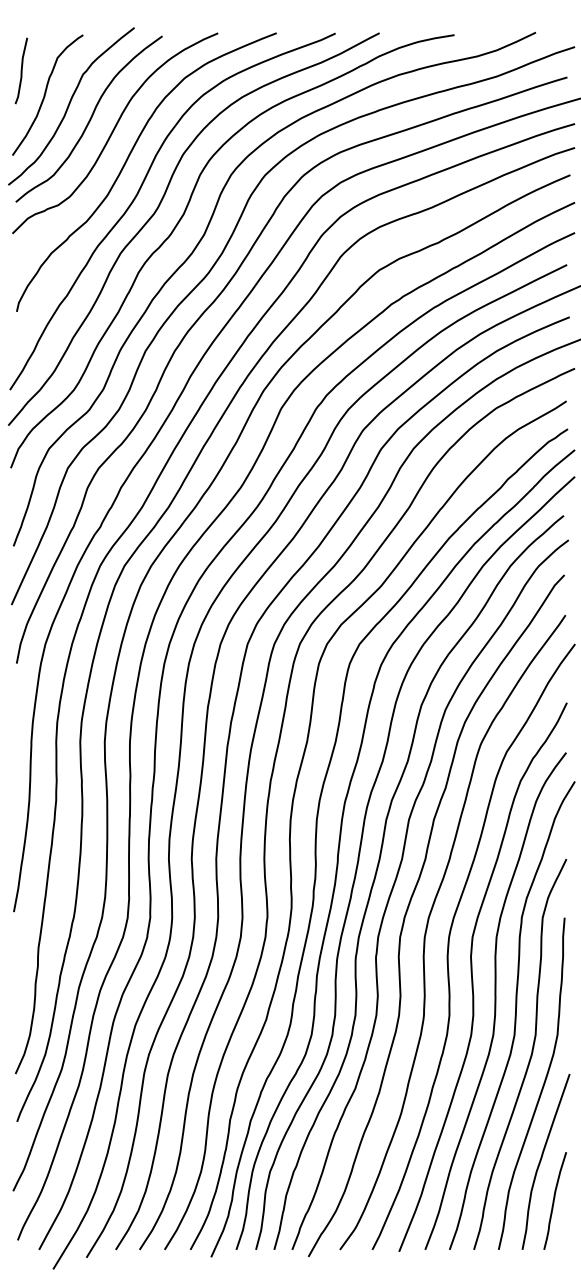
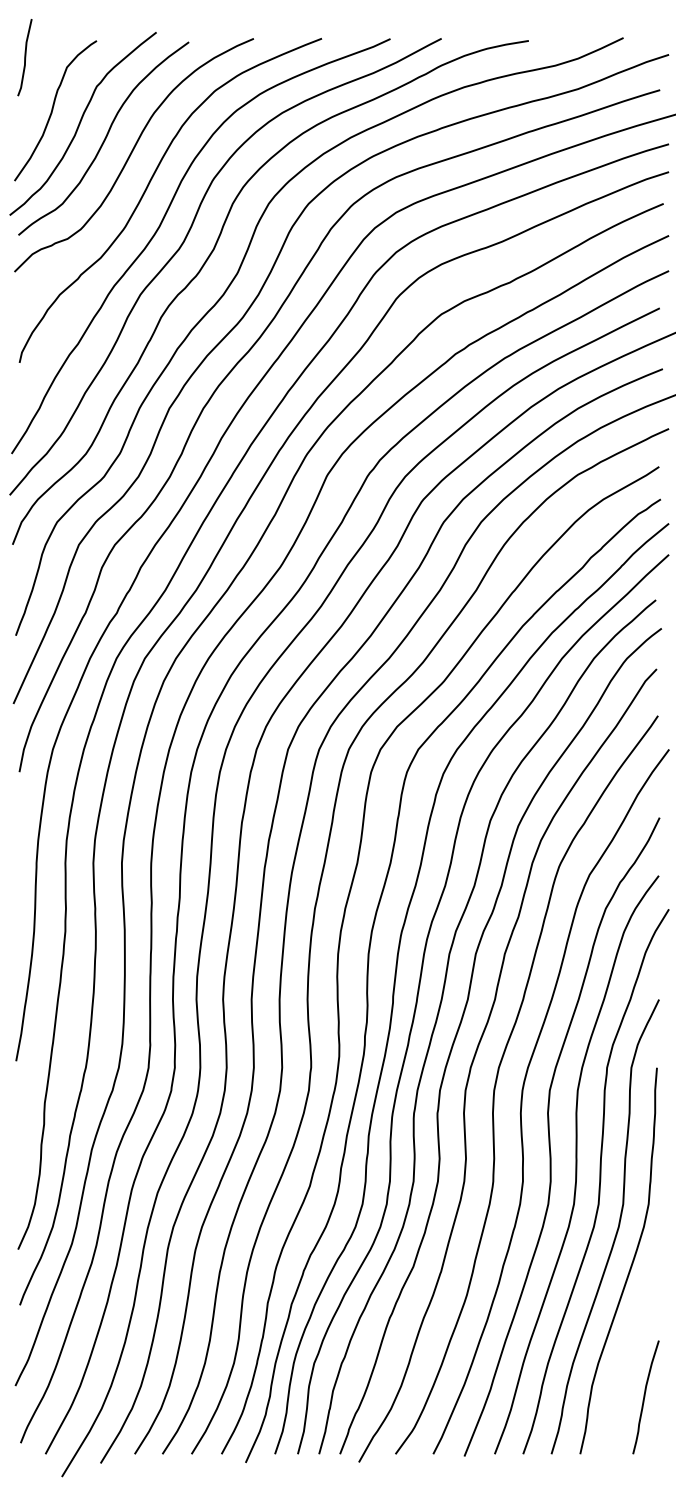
curve: (21, 70) -> (24, 57), moved
curve: (541, 1159) -> (630, 1349), removed

